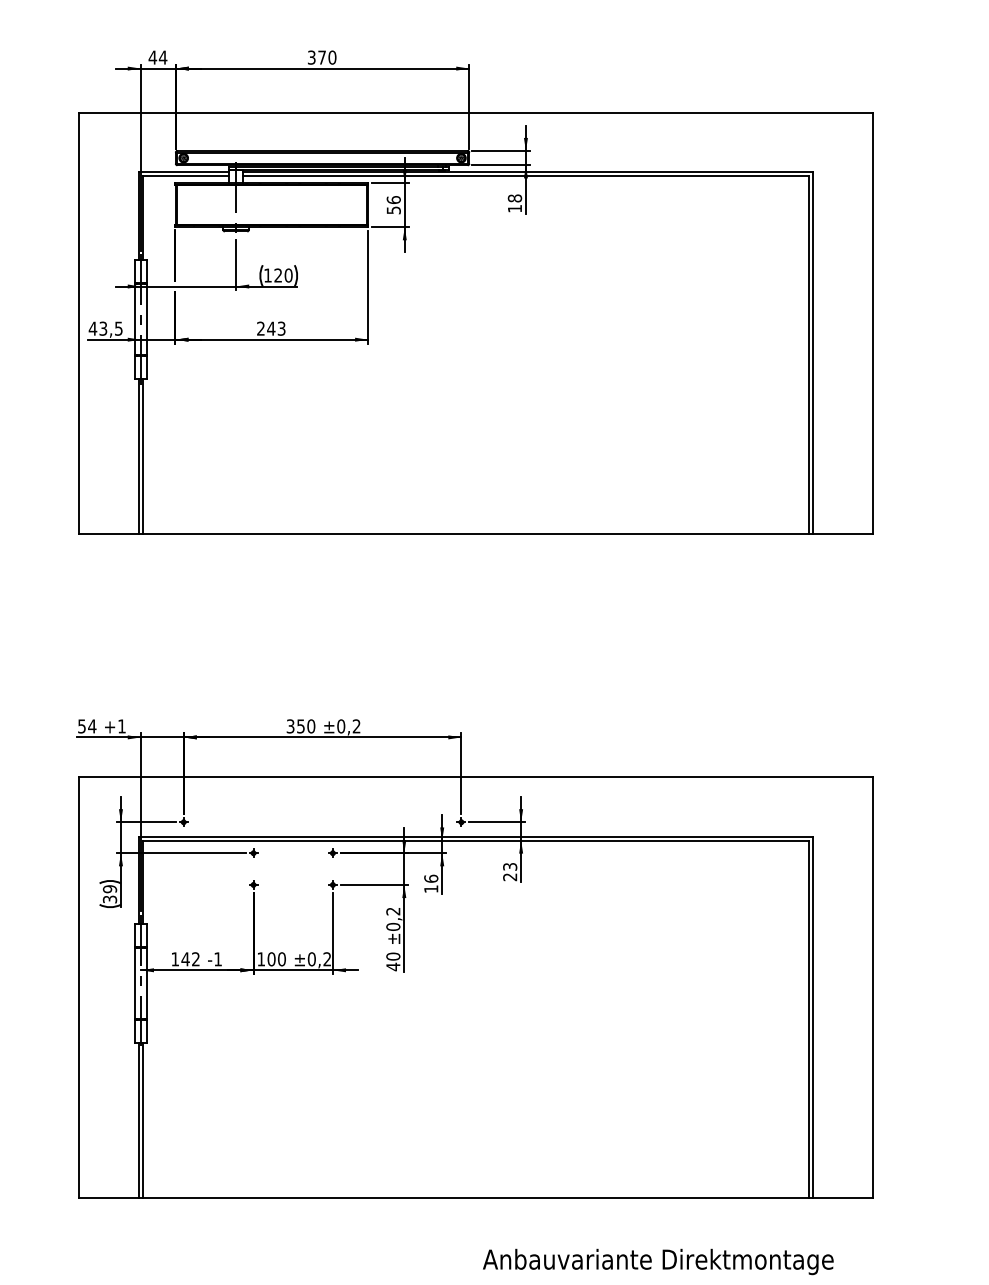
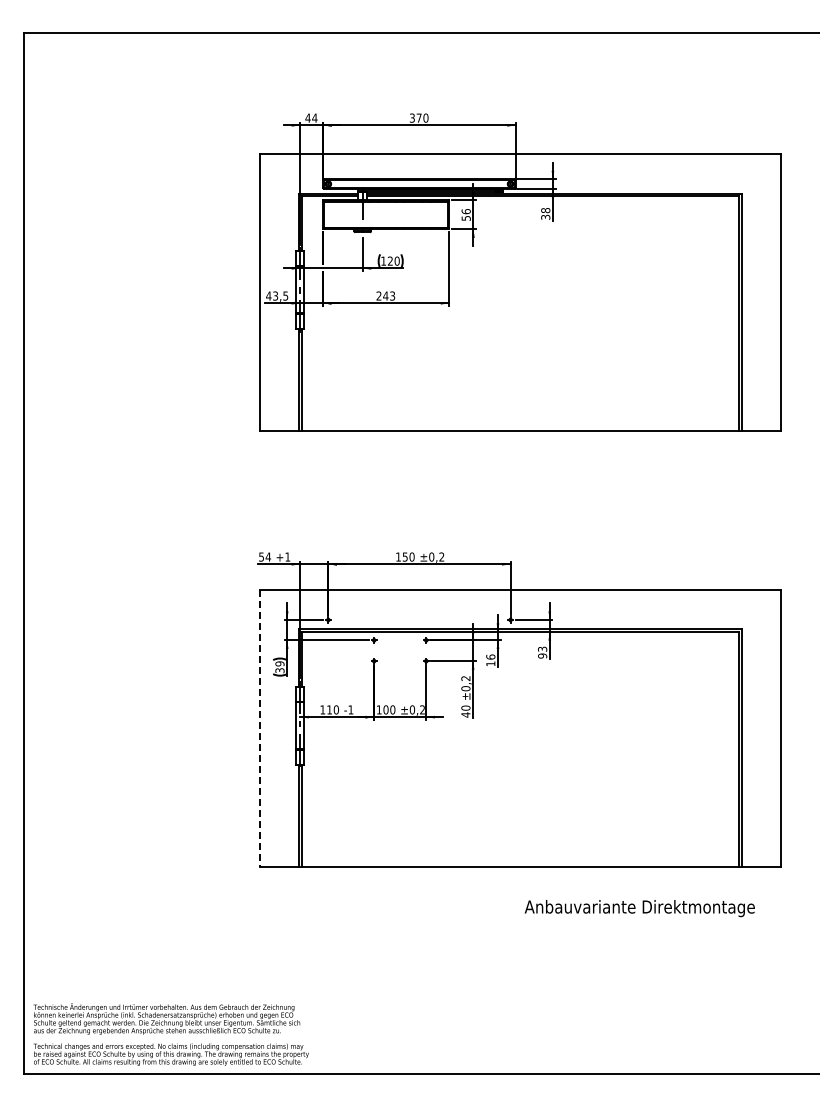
text: (514, 207) -> (545, 216), 18 -> 38
text: (290, 725) -> (398, 556), 350 -> 150
text: (510, 876) -> (542, 655), 23 -> 93
text: (190, 958) -> (332, 709), 142 -> 110
line: (78, 989) -> (259, 729), solid -> dashed

